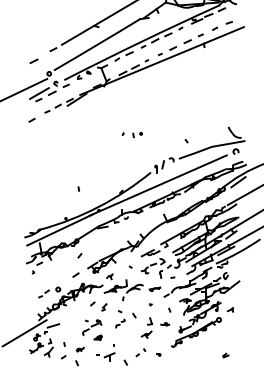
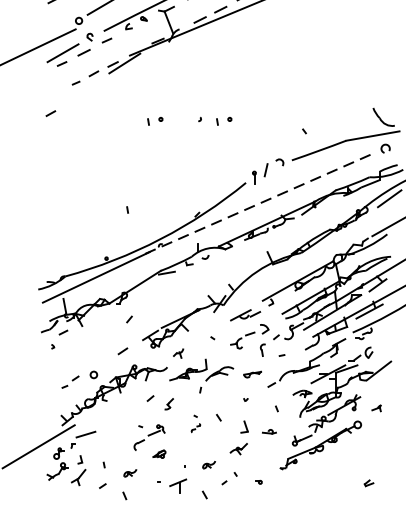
line: (31, 119) -> (49, 112), moved
part: (95, 135) -> (155, 122), added
line: (157, 185) -> (256, 204), solid -> dashed
part: (120, 319) -> (196, 424), size x0.6
part: (127, 344) -> (207, 465), added

